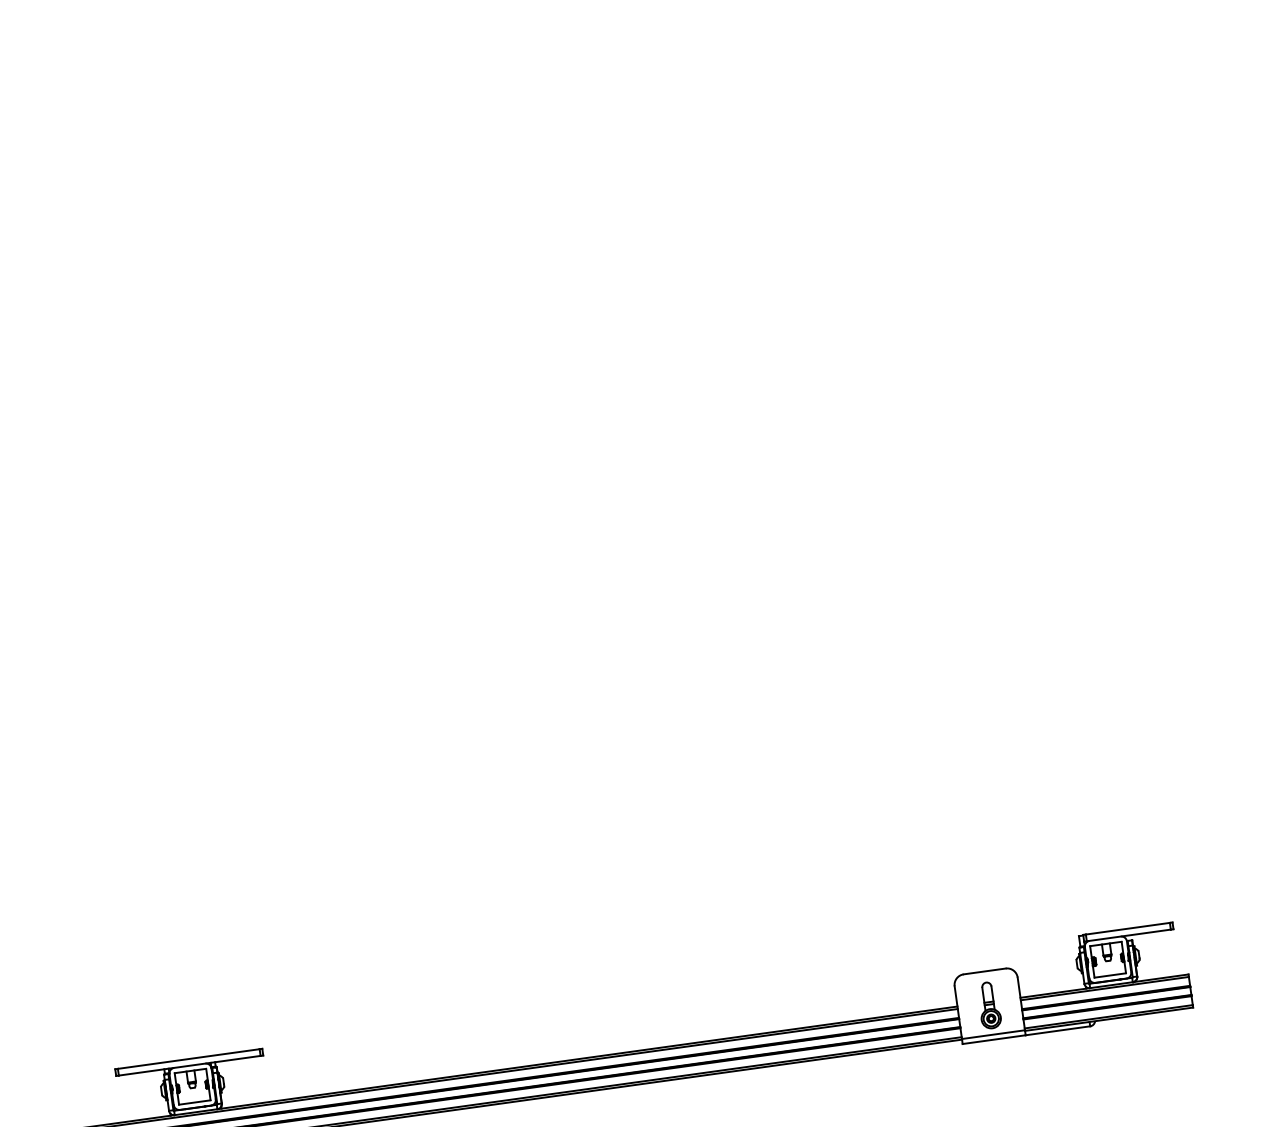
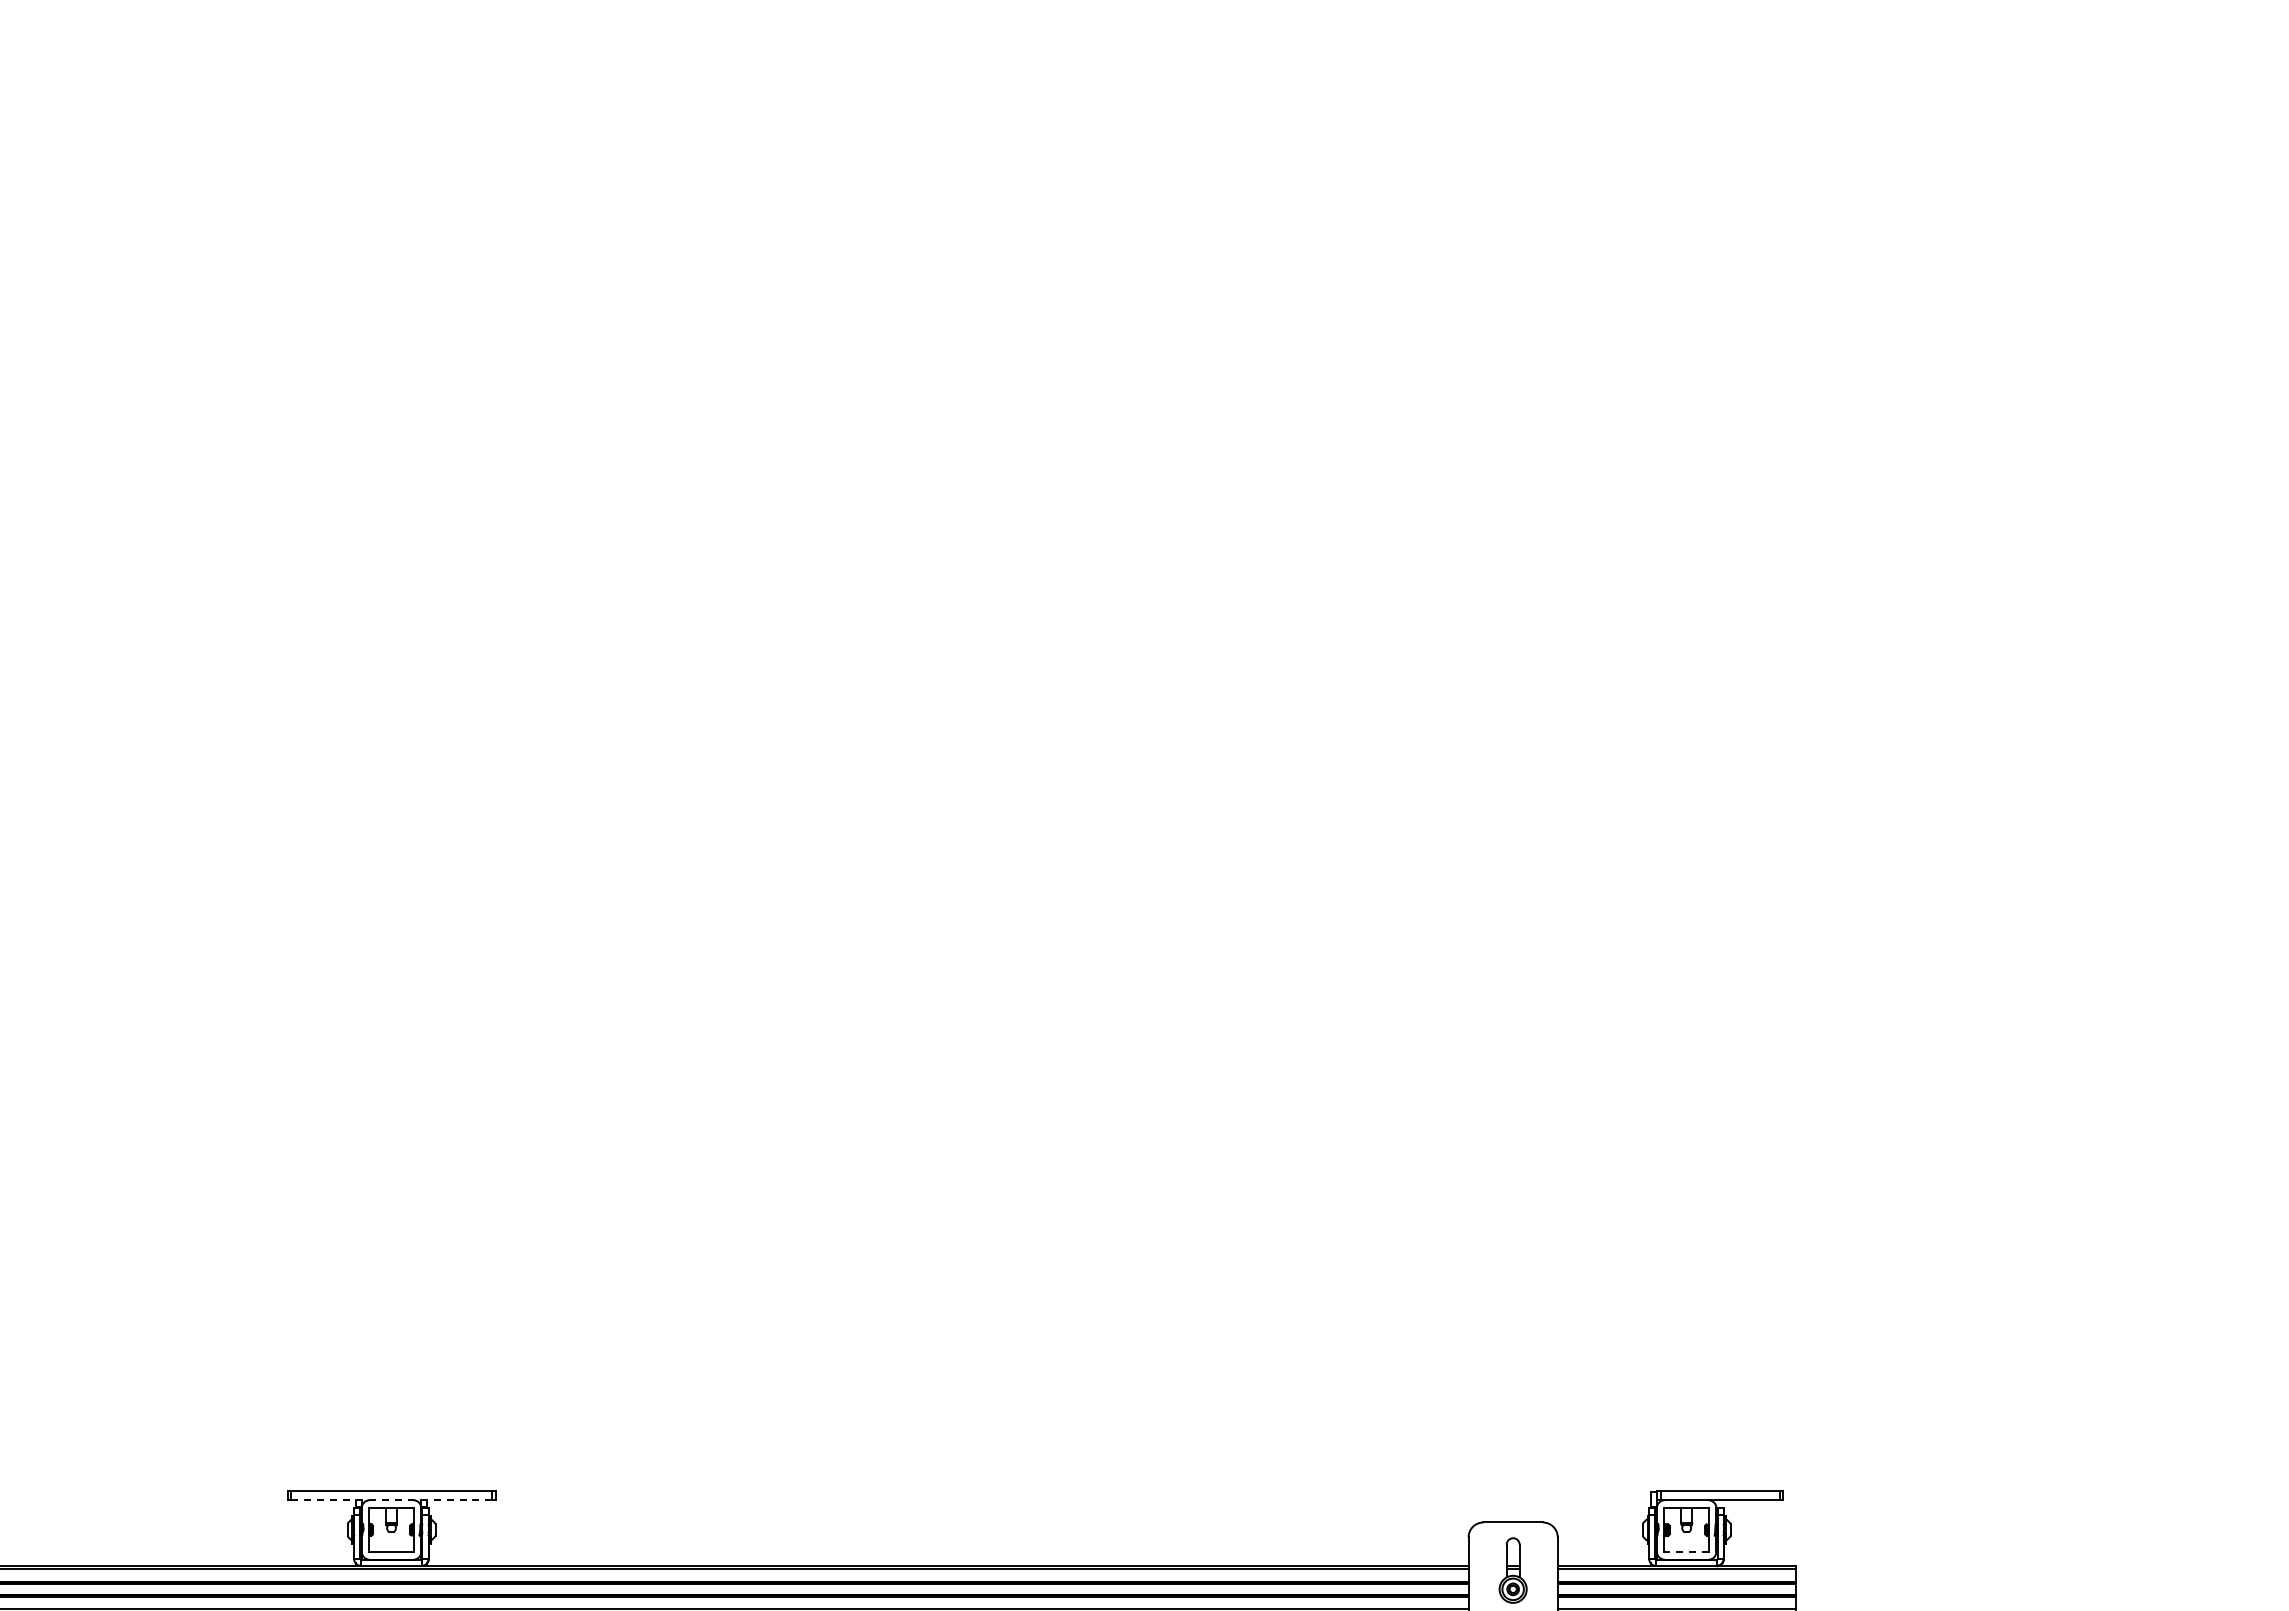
line: (1110, 975) -> (1686, 1552), solid -> dashed
line: (190, 1065) -> (392, 1500), solid -> dashed

